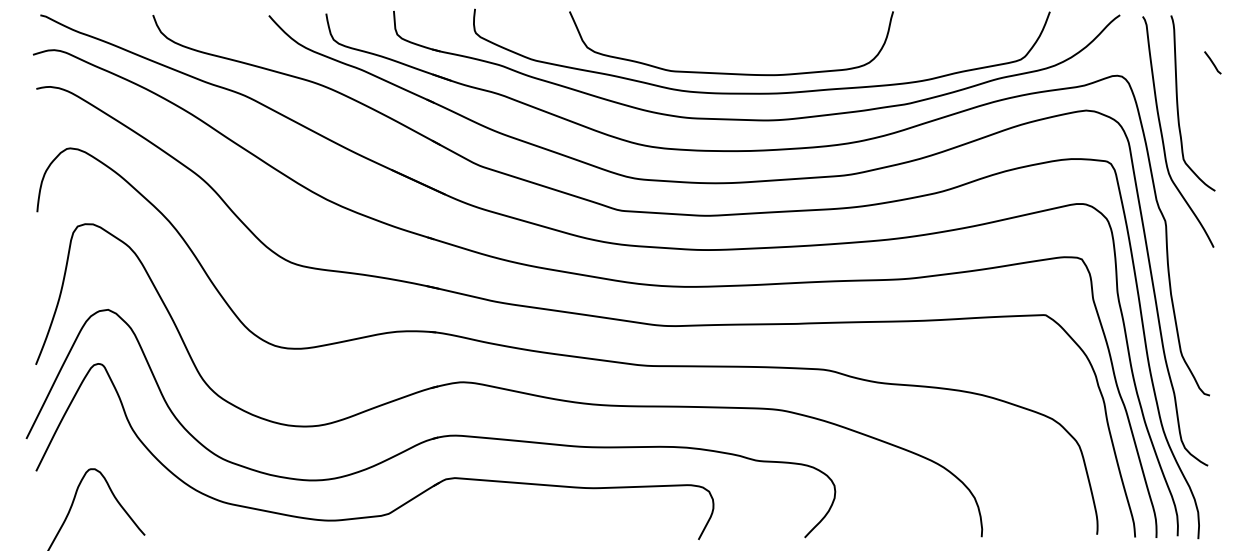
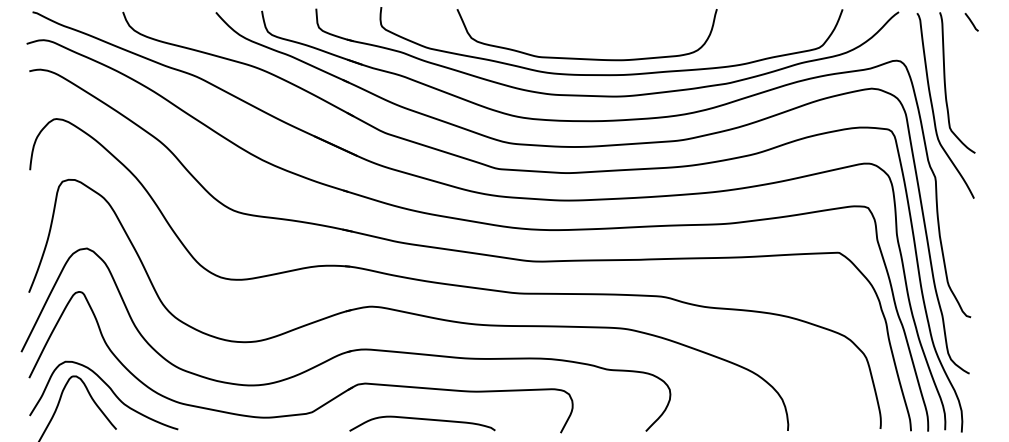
line: (1212, 62) -> (971, 22), moved
curve: (137, 486) -> (110, 390), added
curve: (526, 523) -> (422, 419), added

